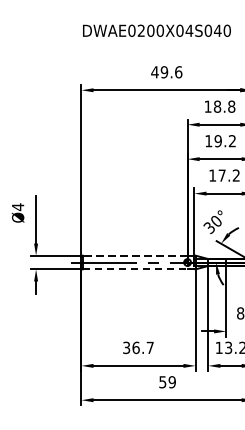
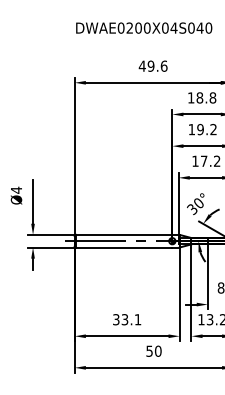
line: (134, 255) -> (123, 234), dashed -> solid
line: (135, 269) -> (124, 247), dashed -> solid
text: (143, 347) -> (131, 319), 36.7 -> 33.1
text: (171, 382) -> (157, 351), 59 -> 50

